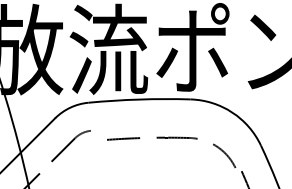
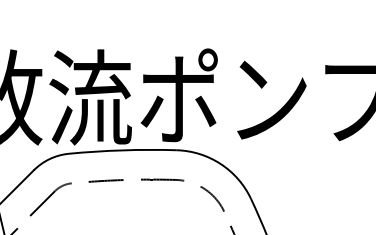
part: (171, 138) -> (156, 180), moved

